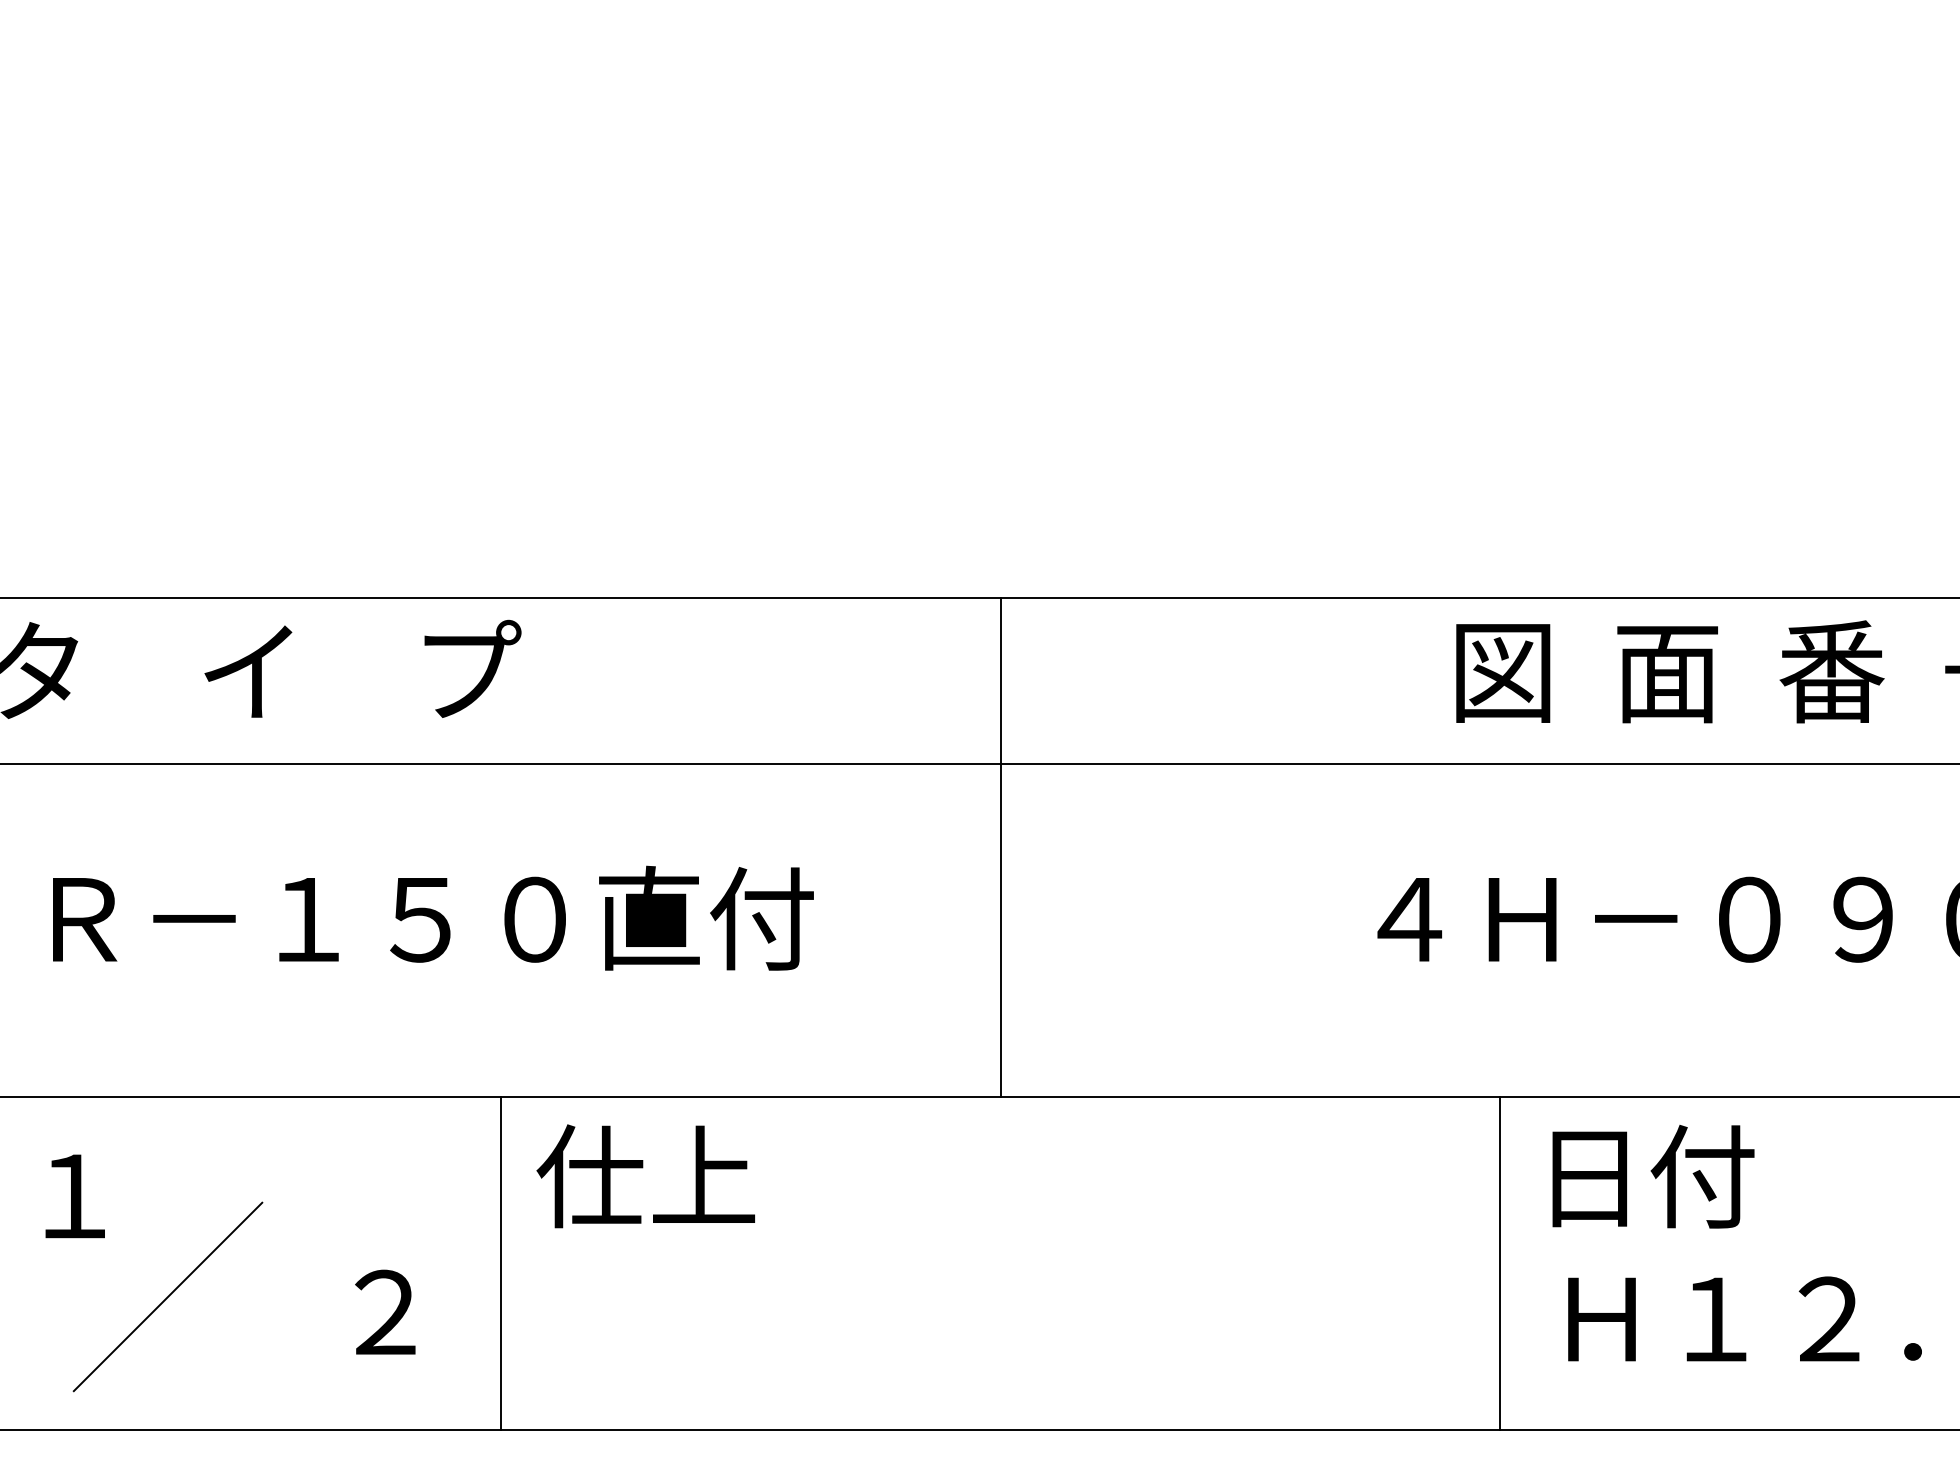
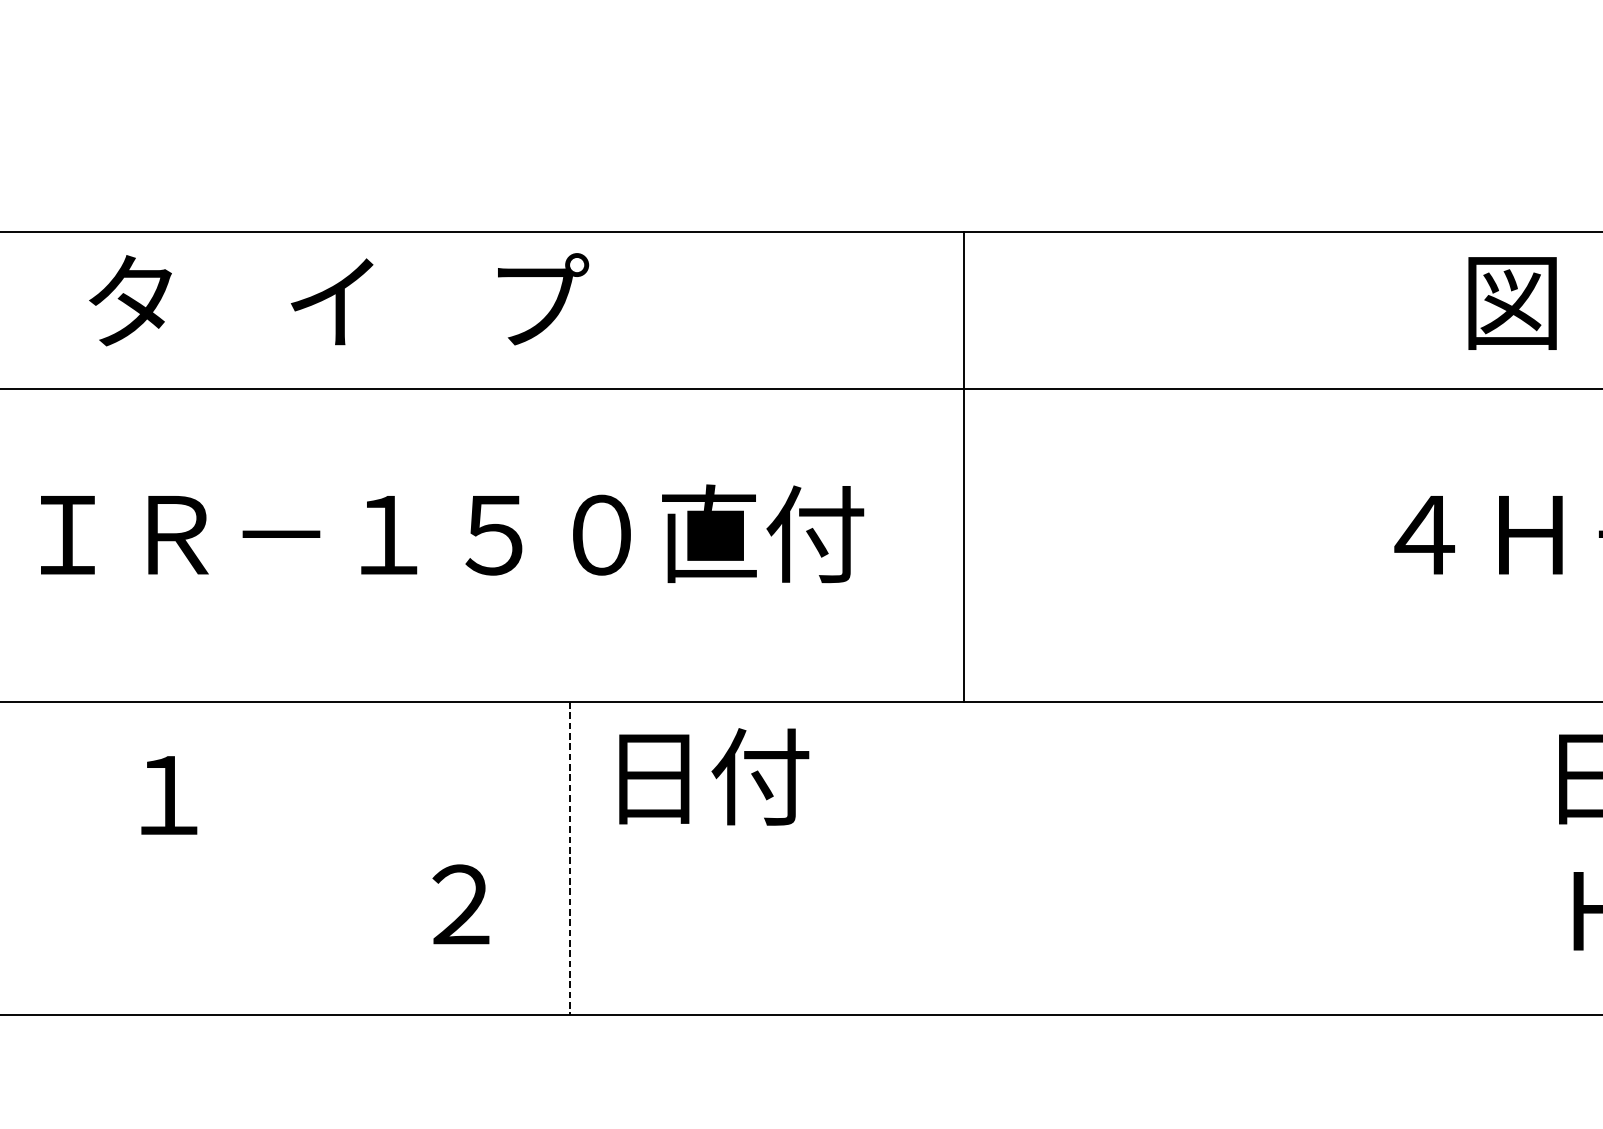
line: (1000, 847) -> (963, 467), moved
text: (645, 1176) -> (705, 776), 仕上 -> 日付
line: (1500, 1263) -> (1510, 858), removed
line: (501, 1264) -> (570, 859), solid -> dashed
line: (167, 1296) -> (256, 889), removed

